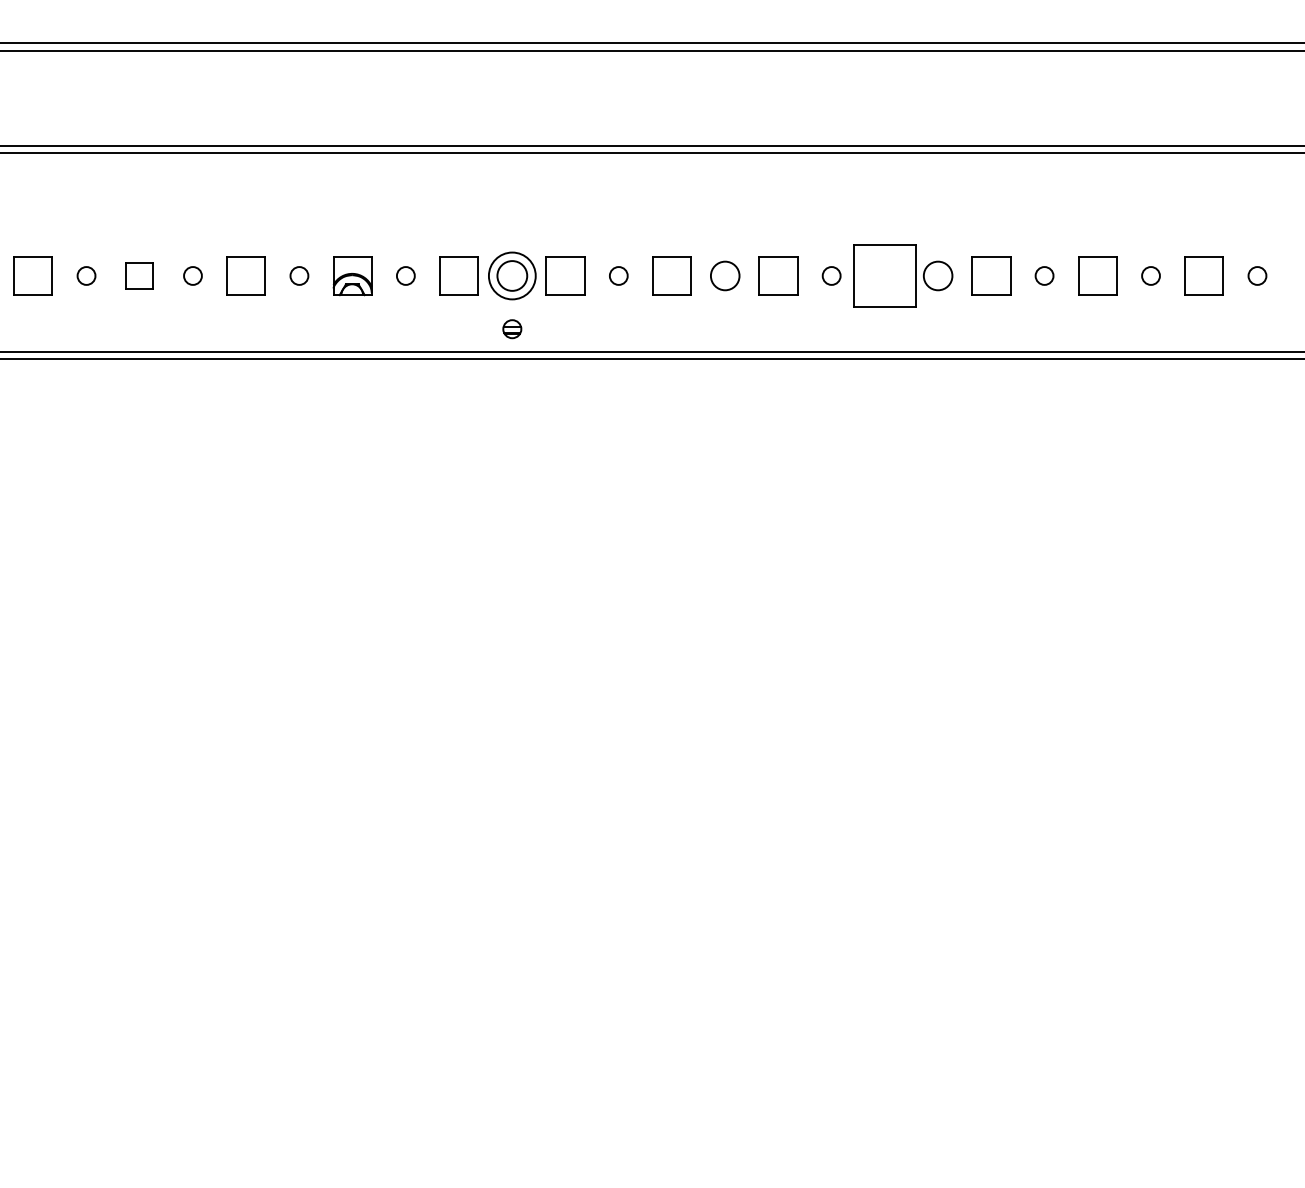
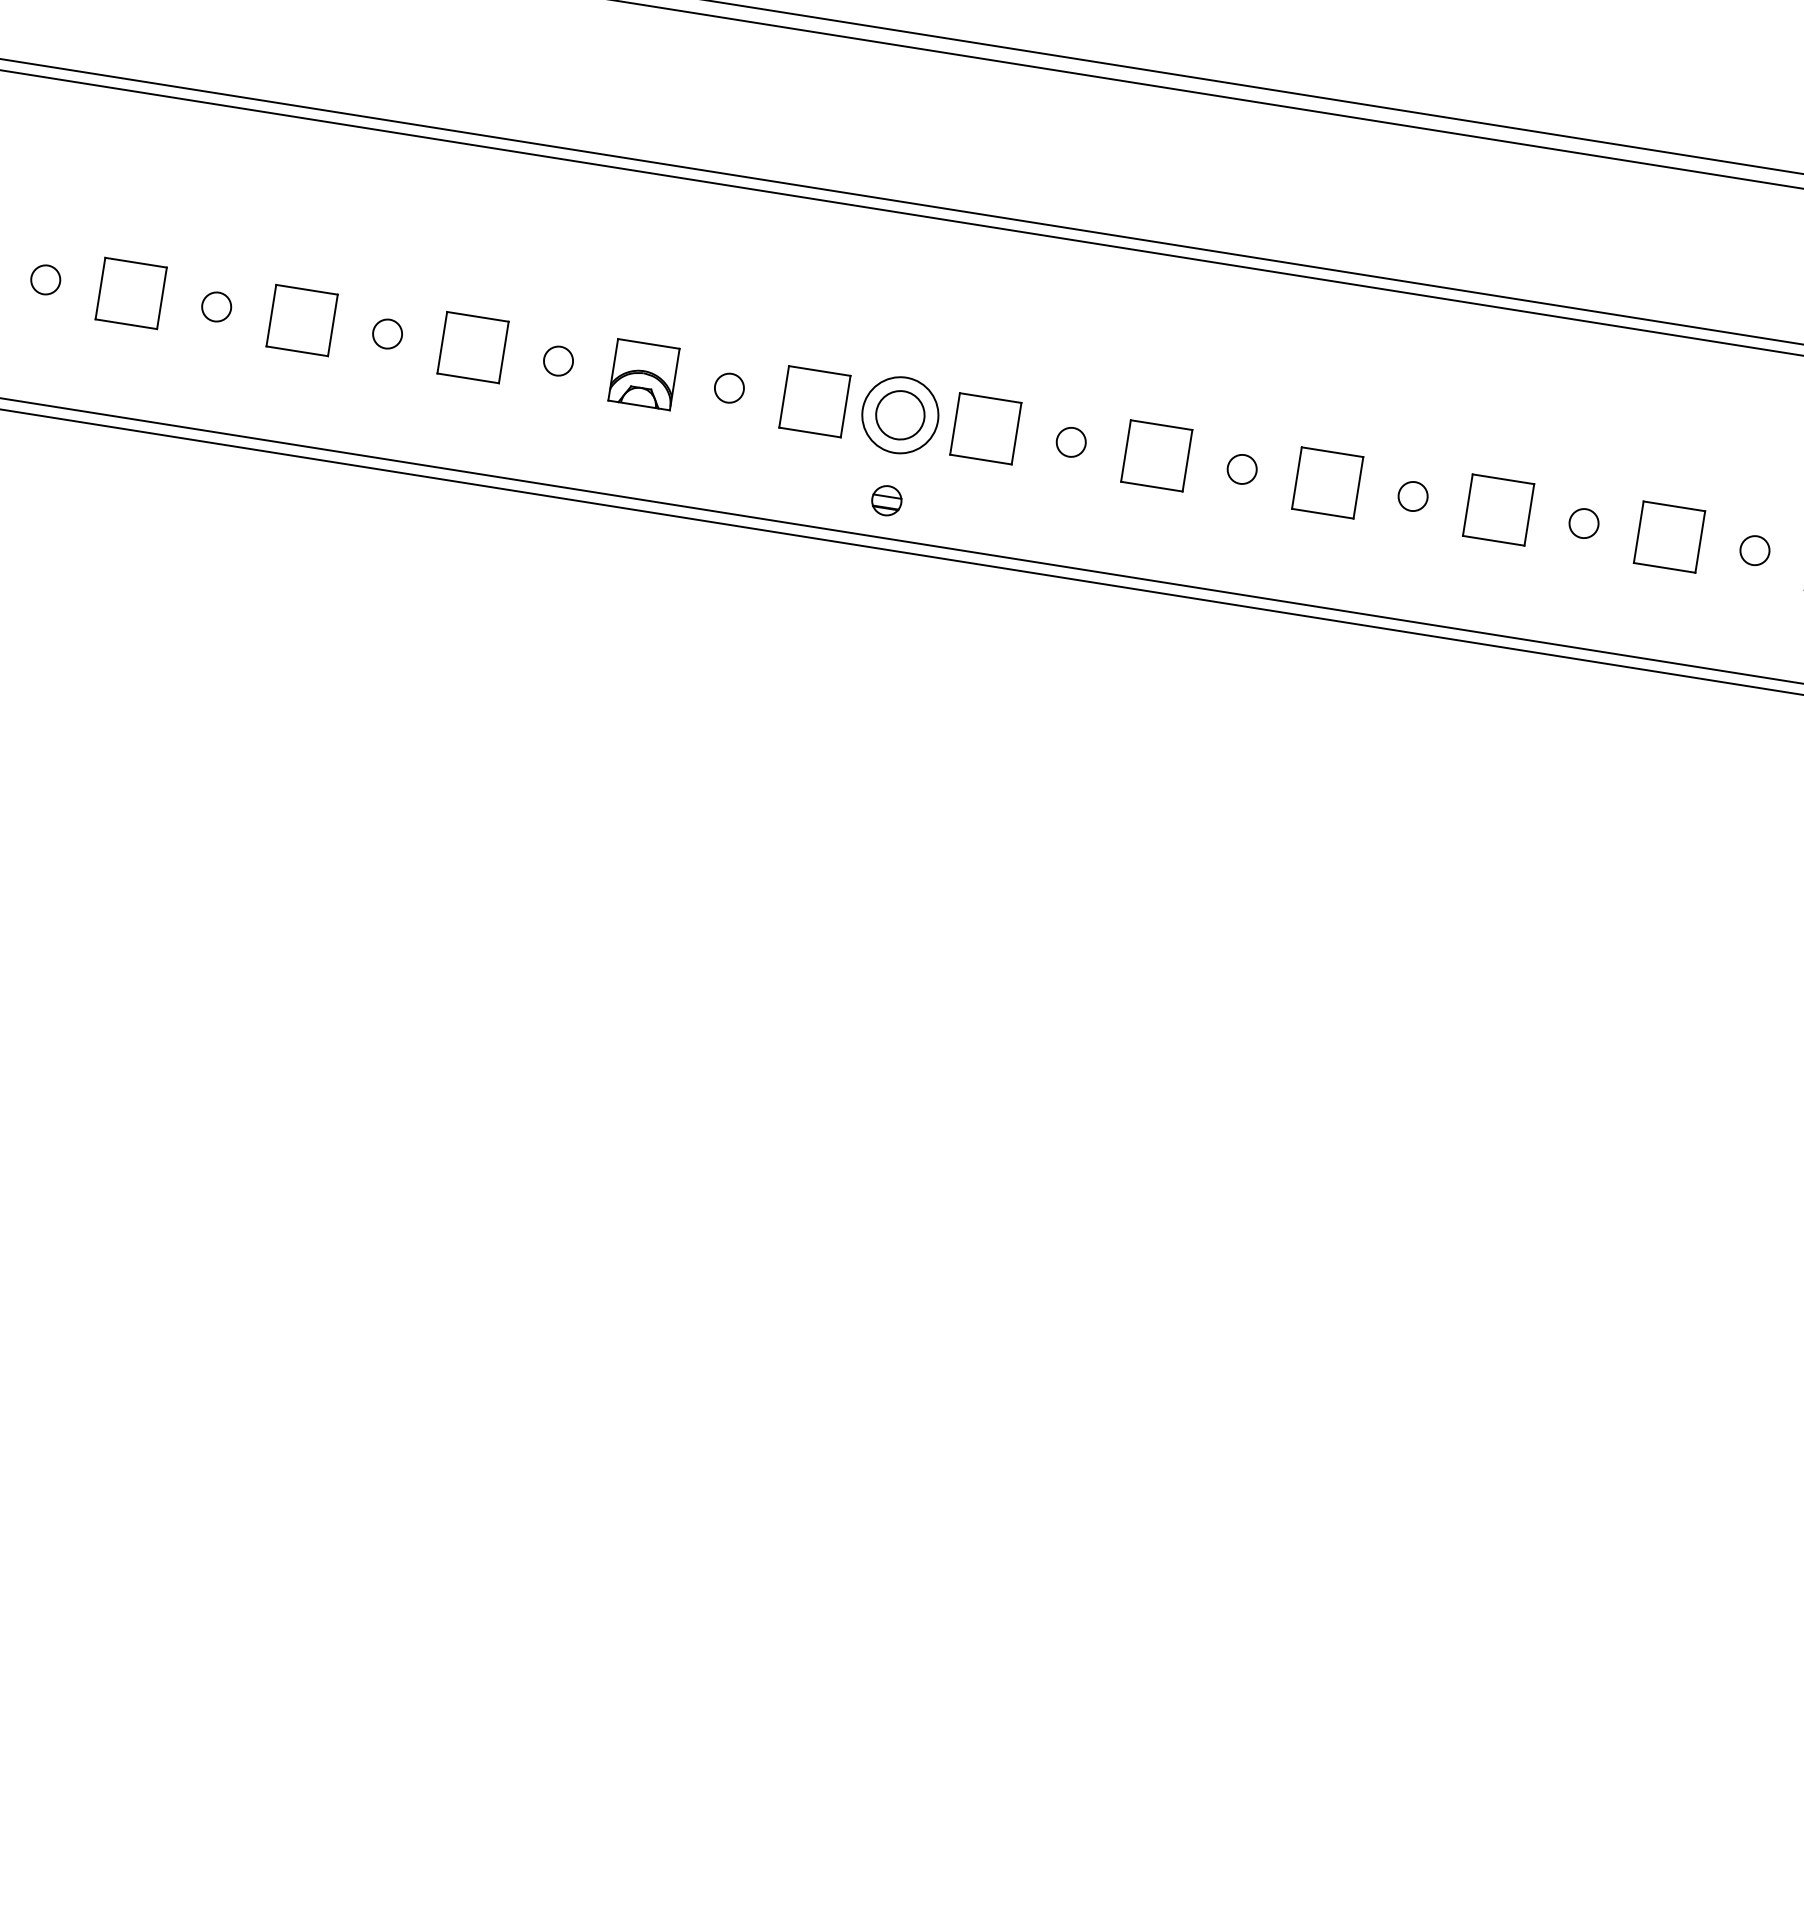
part: (139, 275) -> (301, 319), size x1.43
circle: (725, 275) -> (1242, 468), size x0.62
part: (884, 275) -> (1498, 509), size x0.62
circle: (938, 275) -> (1584, 522), size x0.62

